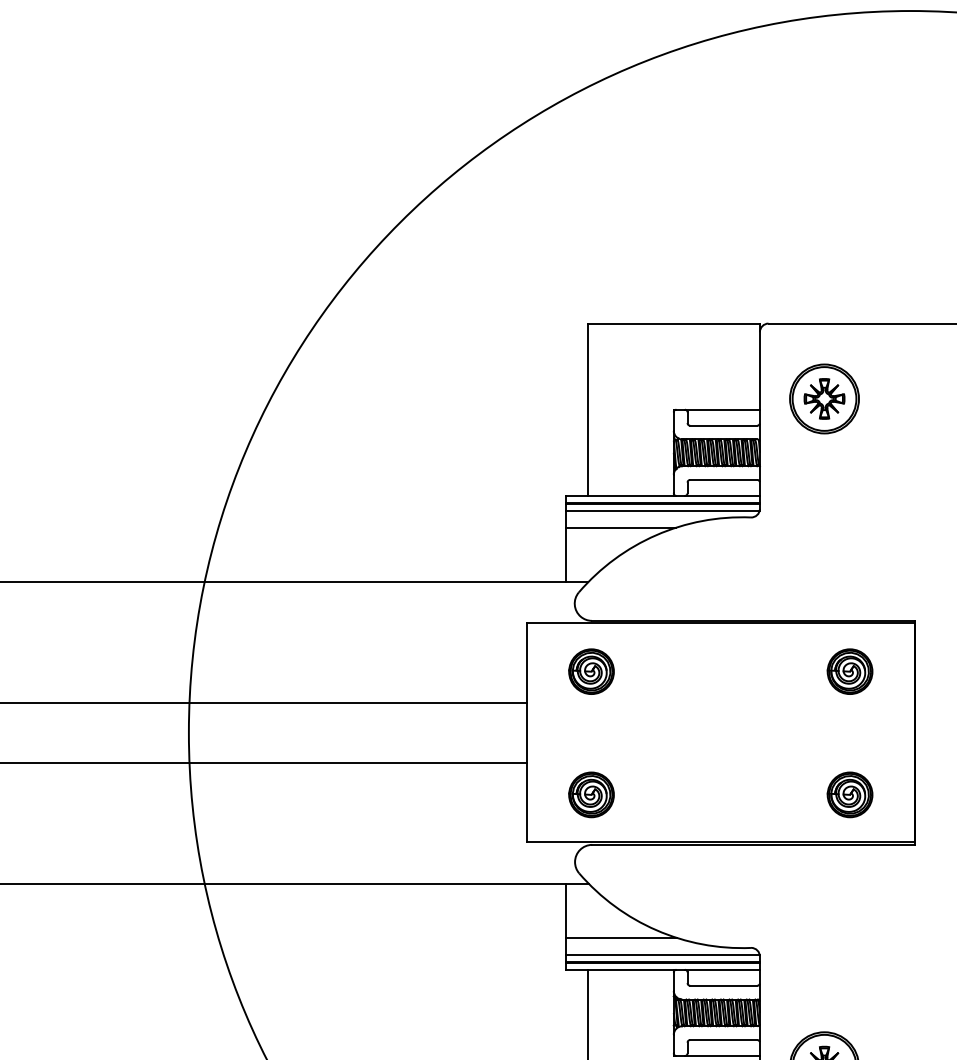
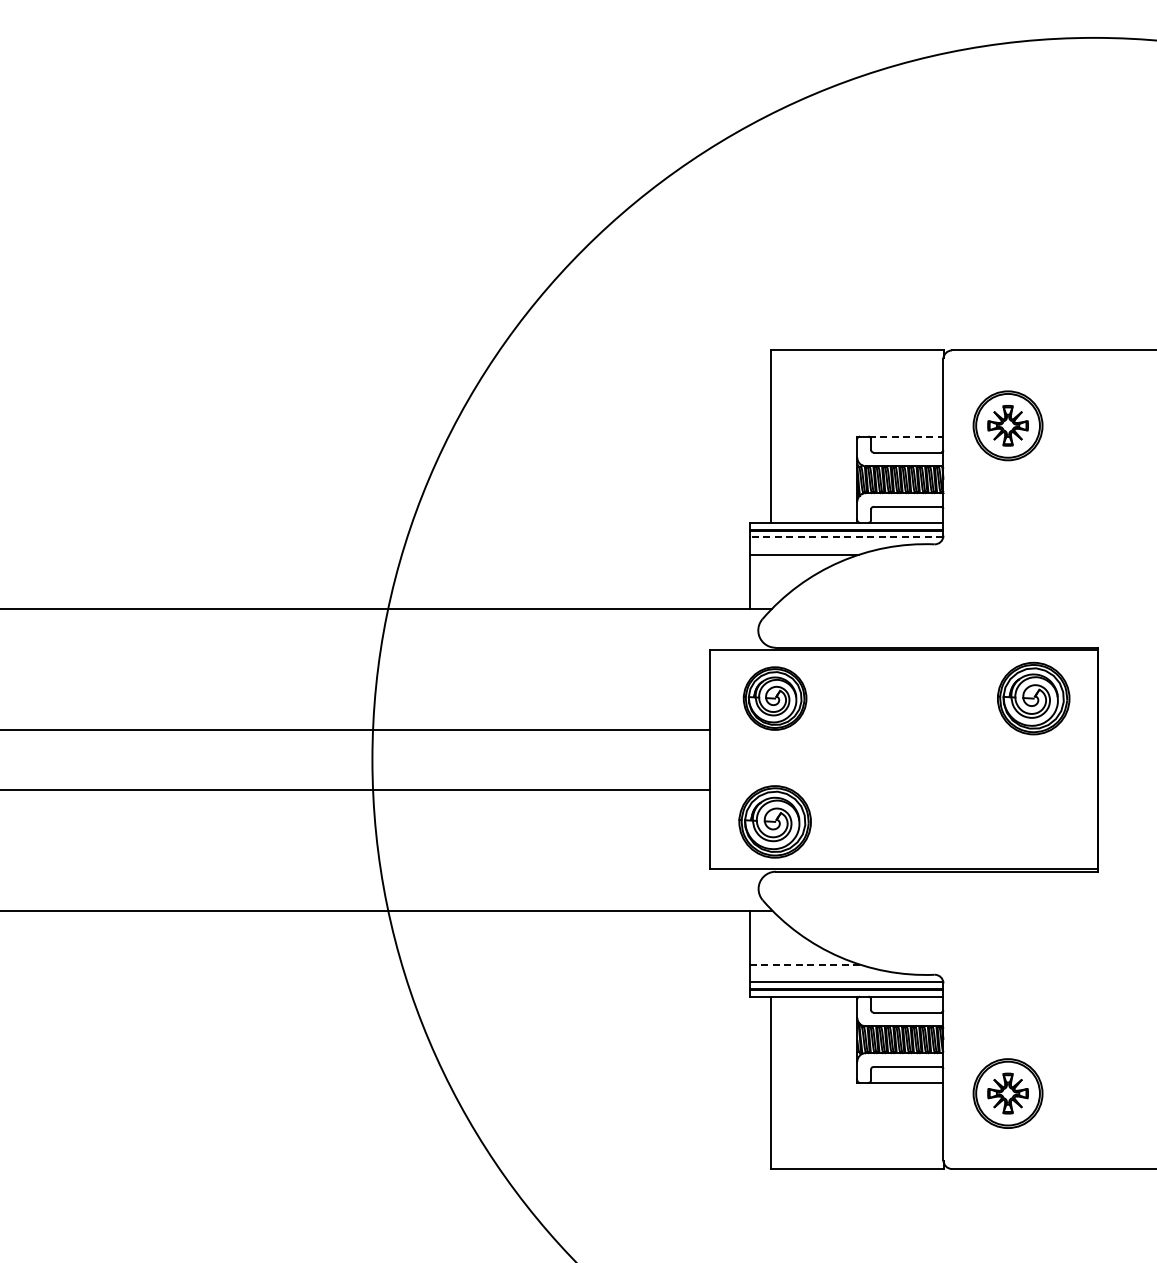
line: (722, 409) -> (906, 436), solid -> dashed
line: (662, 510) -> (846, 537), solid -> dashed
part: (590, 671) -> (774, 698), size x1.4
part: (849, 671) -> (1033, 698), size x1.6
part: (590, 794) -> (774, 821), size x1.6
part: (849, 794) -> (1033, 821), removed
line: (621, 937) -> (805, 964), solid -> dashed

